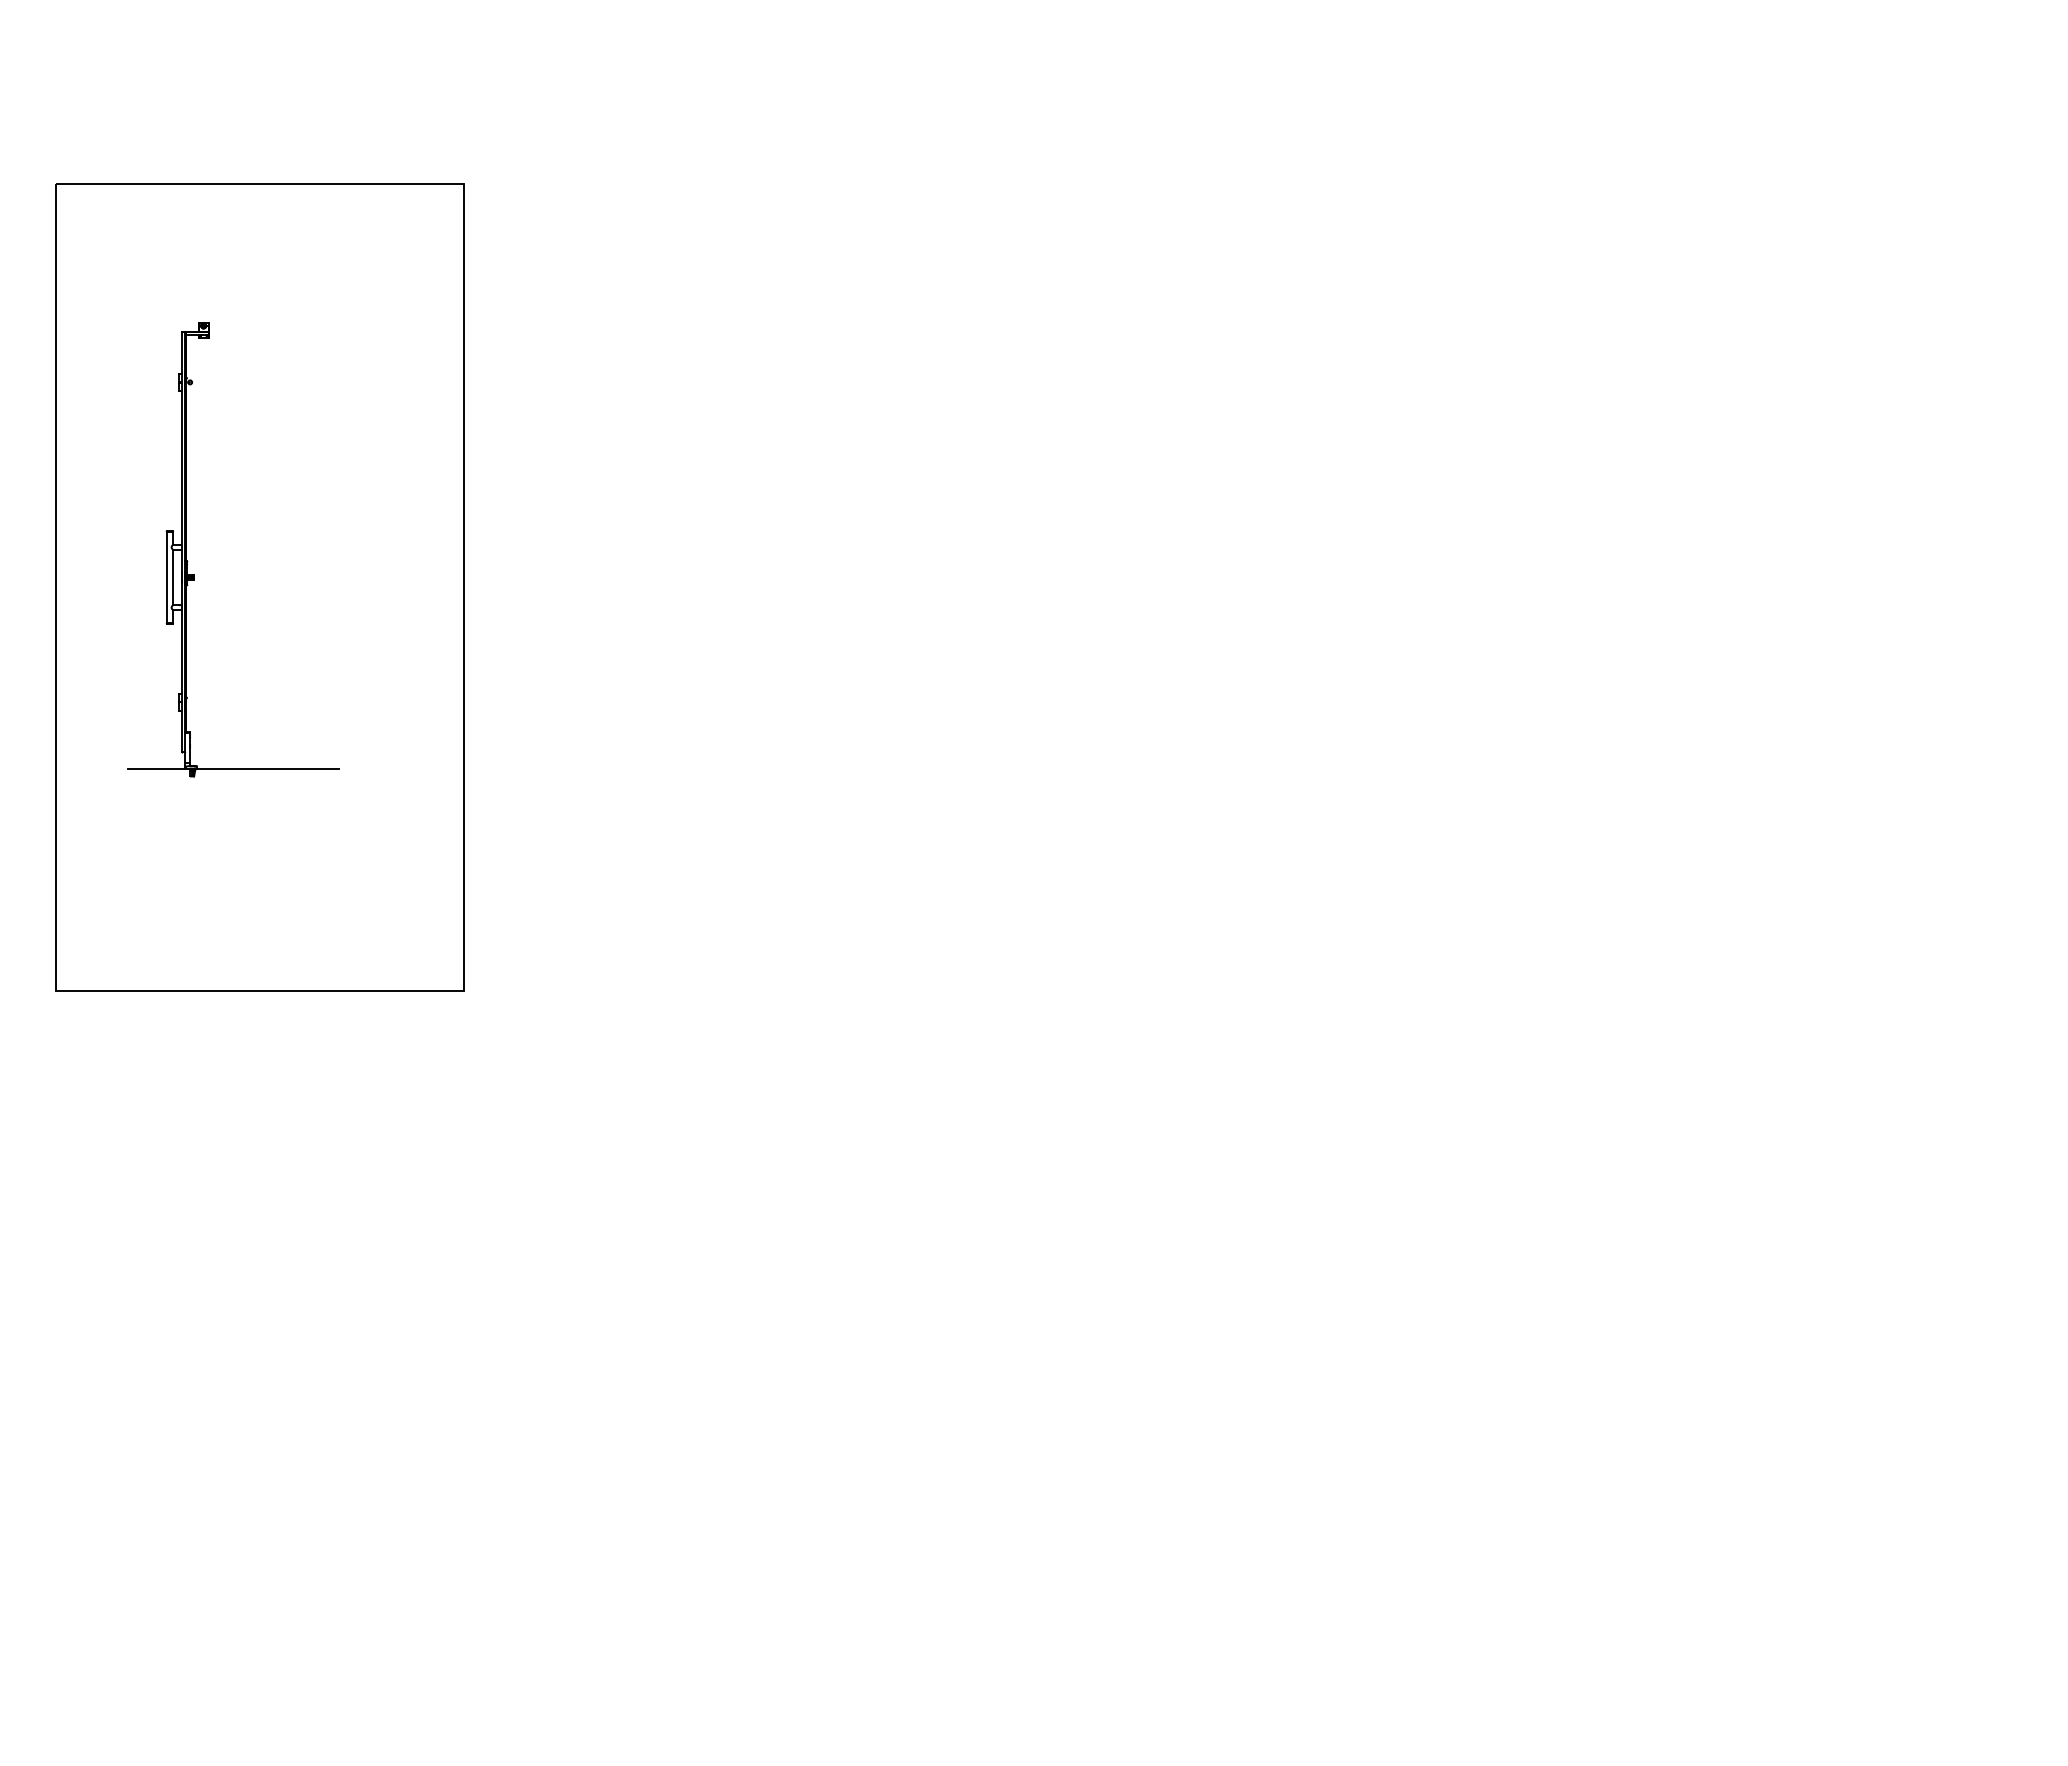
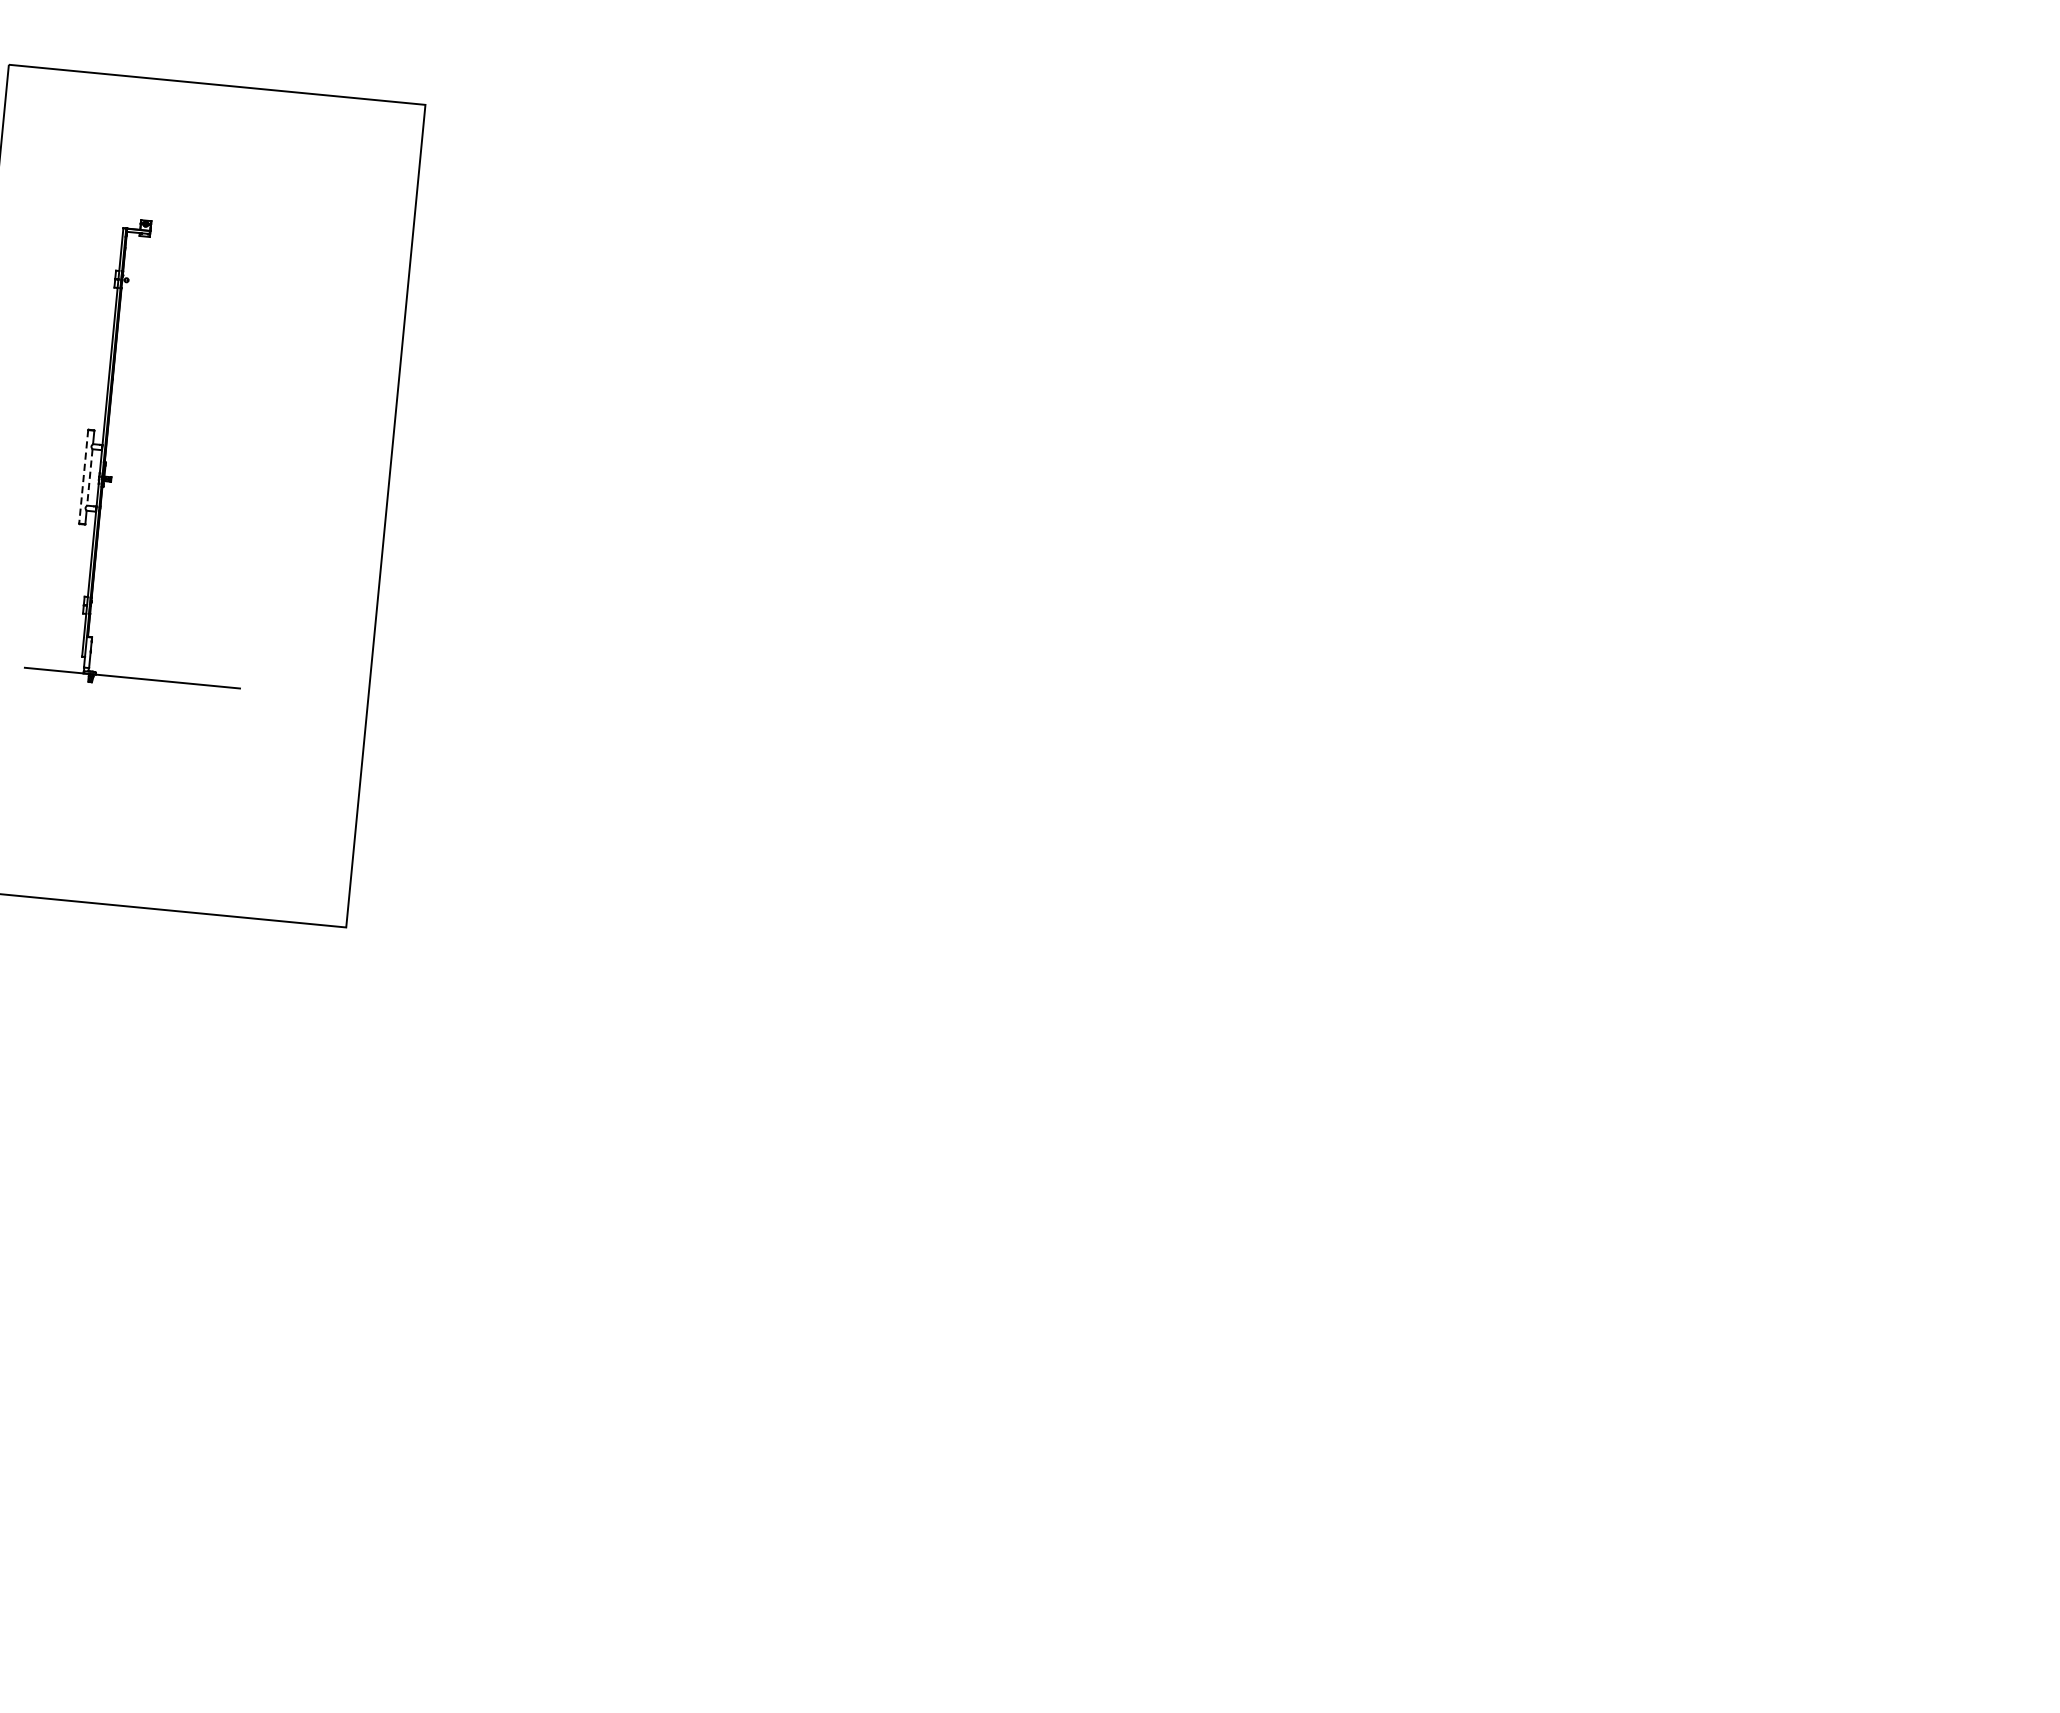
line: (166, 577) -> (83, 476), solid -> dashed
line: (172, 577) -> (89, 477), solid -> dashed

